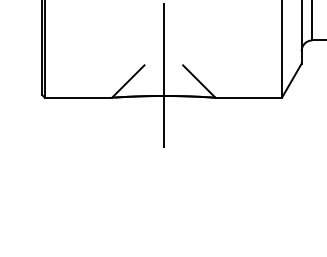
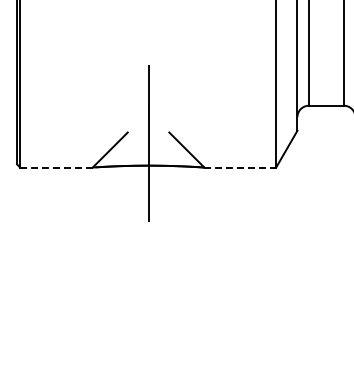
line: (78, 97) -> (56, 167), solid -> dashed
line: (248, 97) -> (240, 167), solid -> dashed

